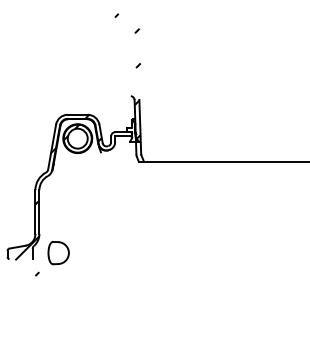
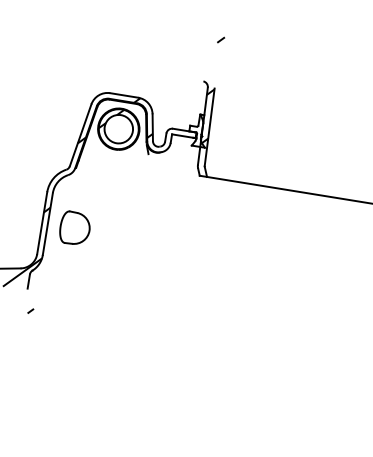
part: (58, 253) -> (74, 229), moved

